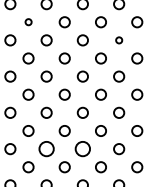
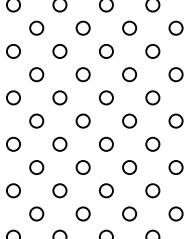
circle: (28, 21) -> (36, 27), size x1.67
circle: (118, 40) -> (152, 51), size x1.67
circle: (46, 148) -> (59, 190), size x0.71
circle: (82, 148) -> (106, 190), size x0.71

